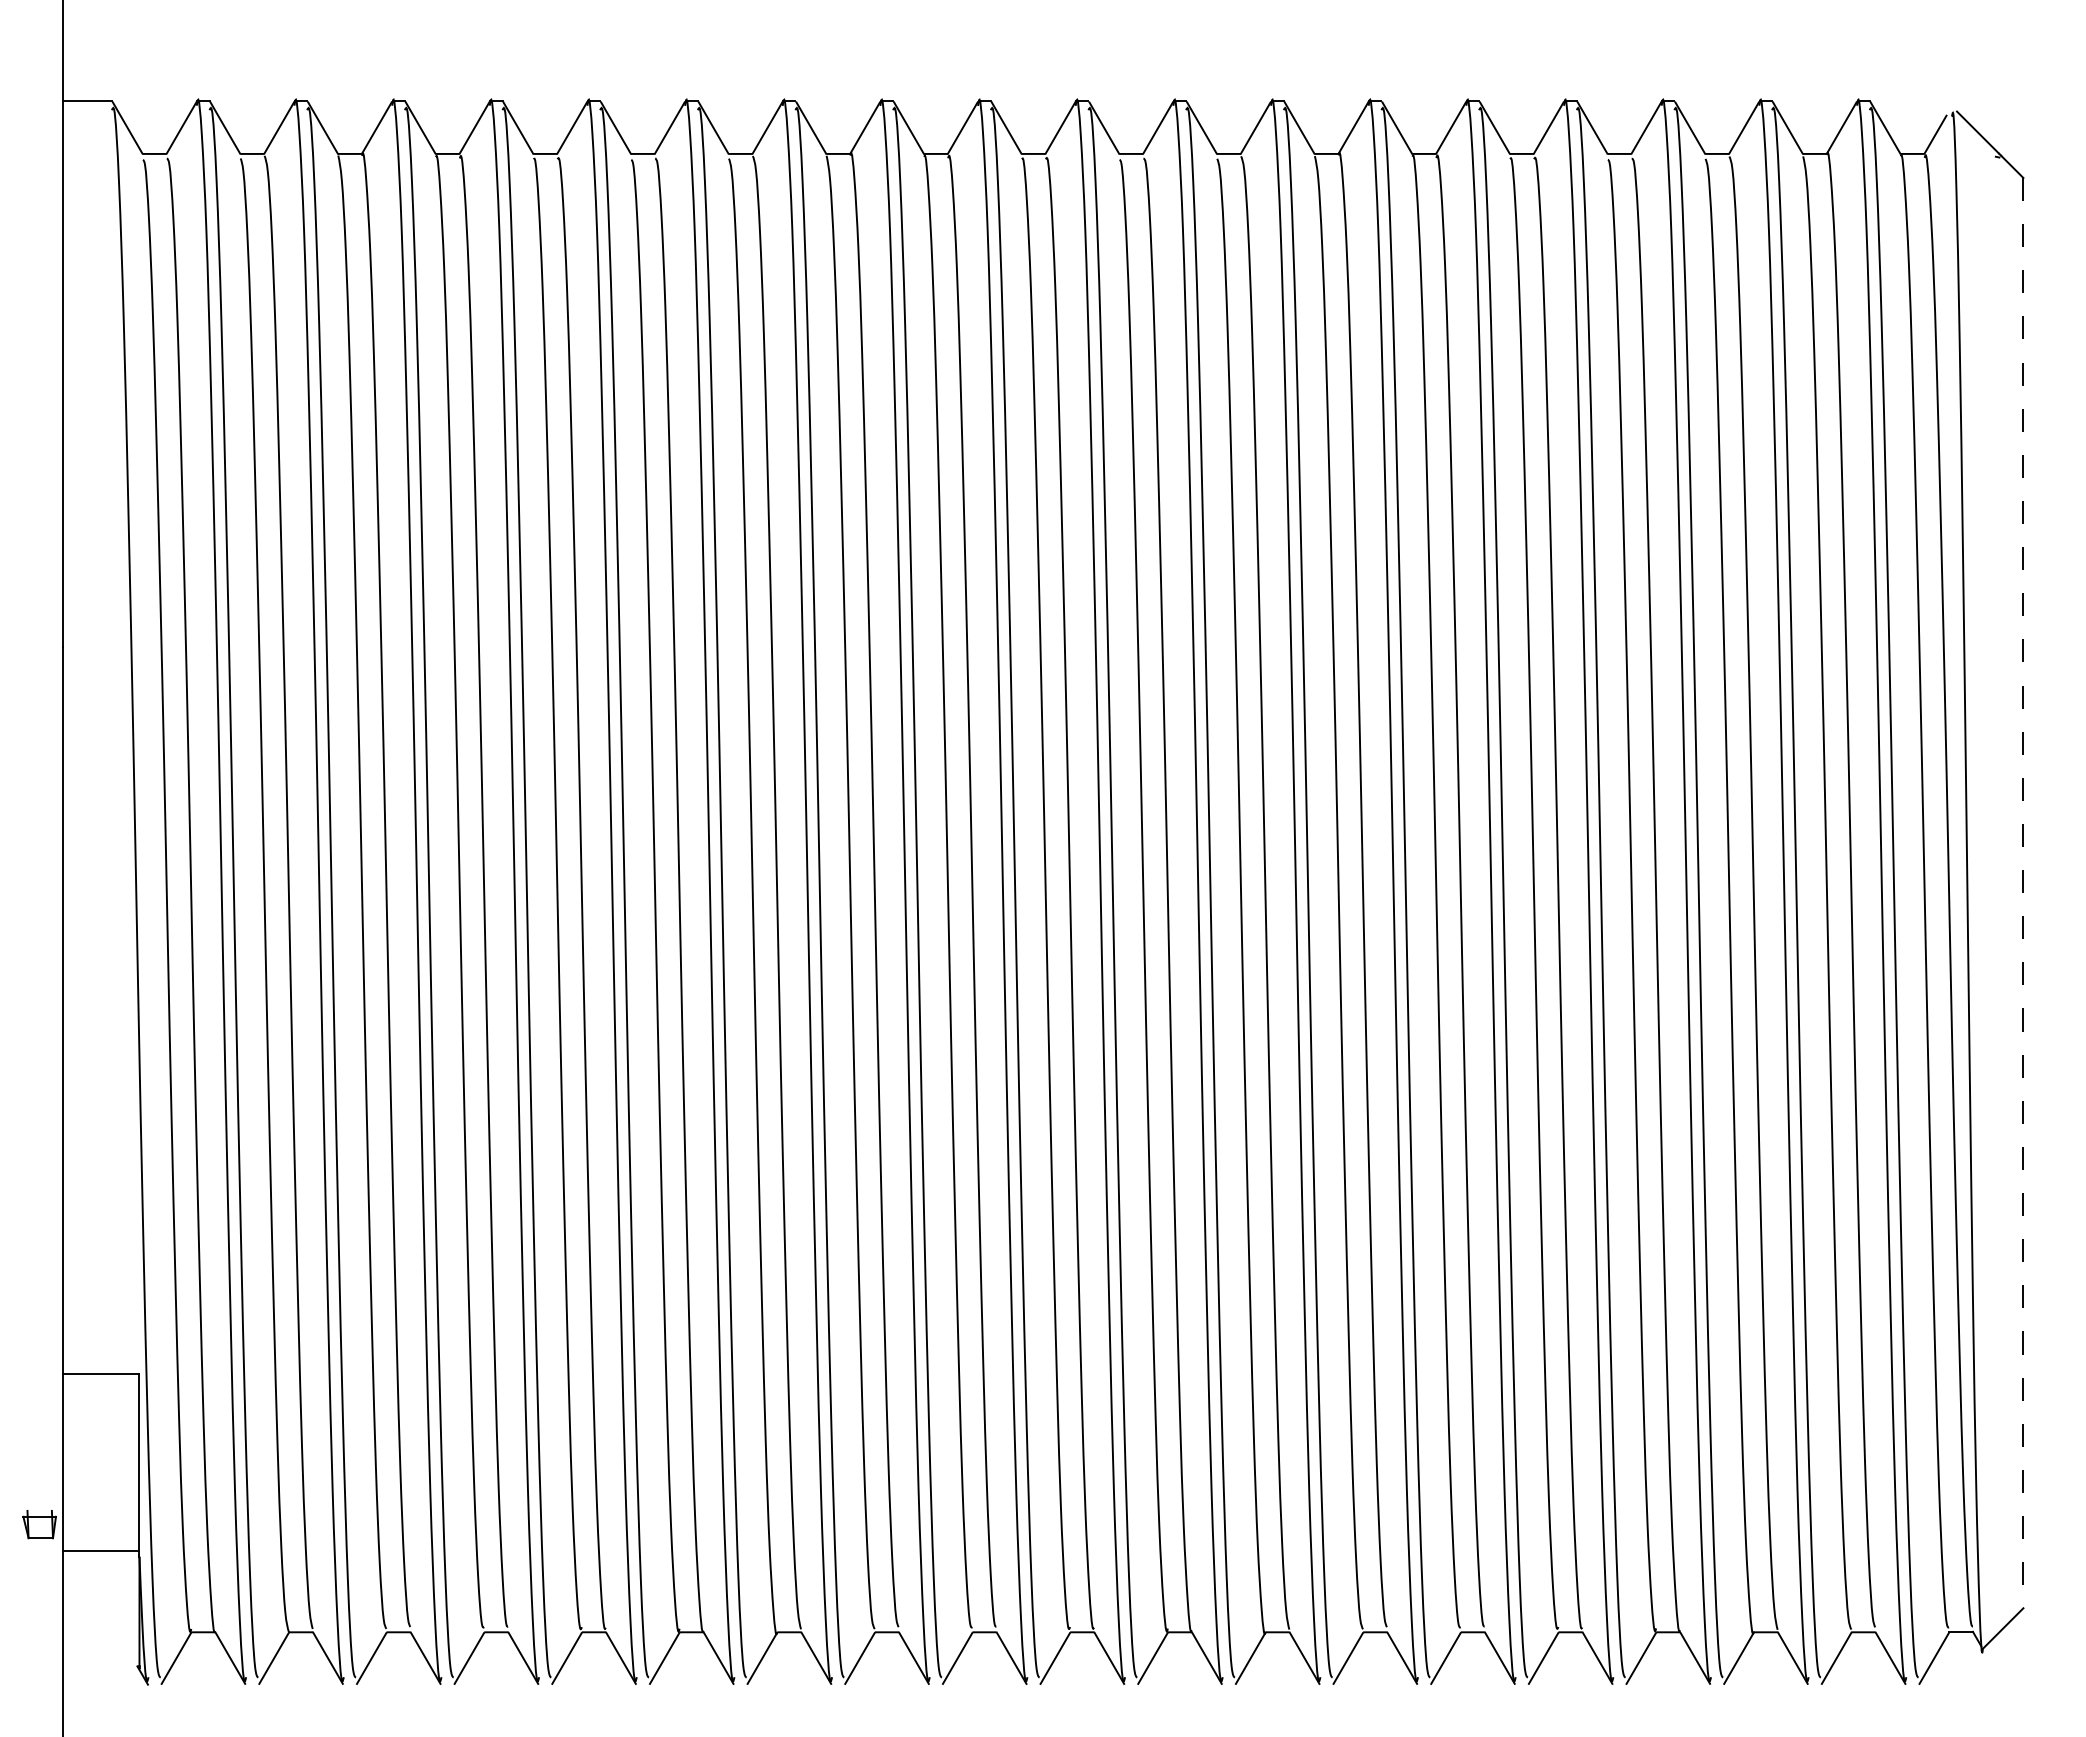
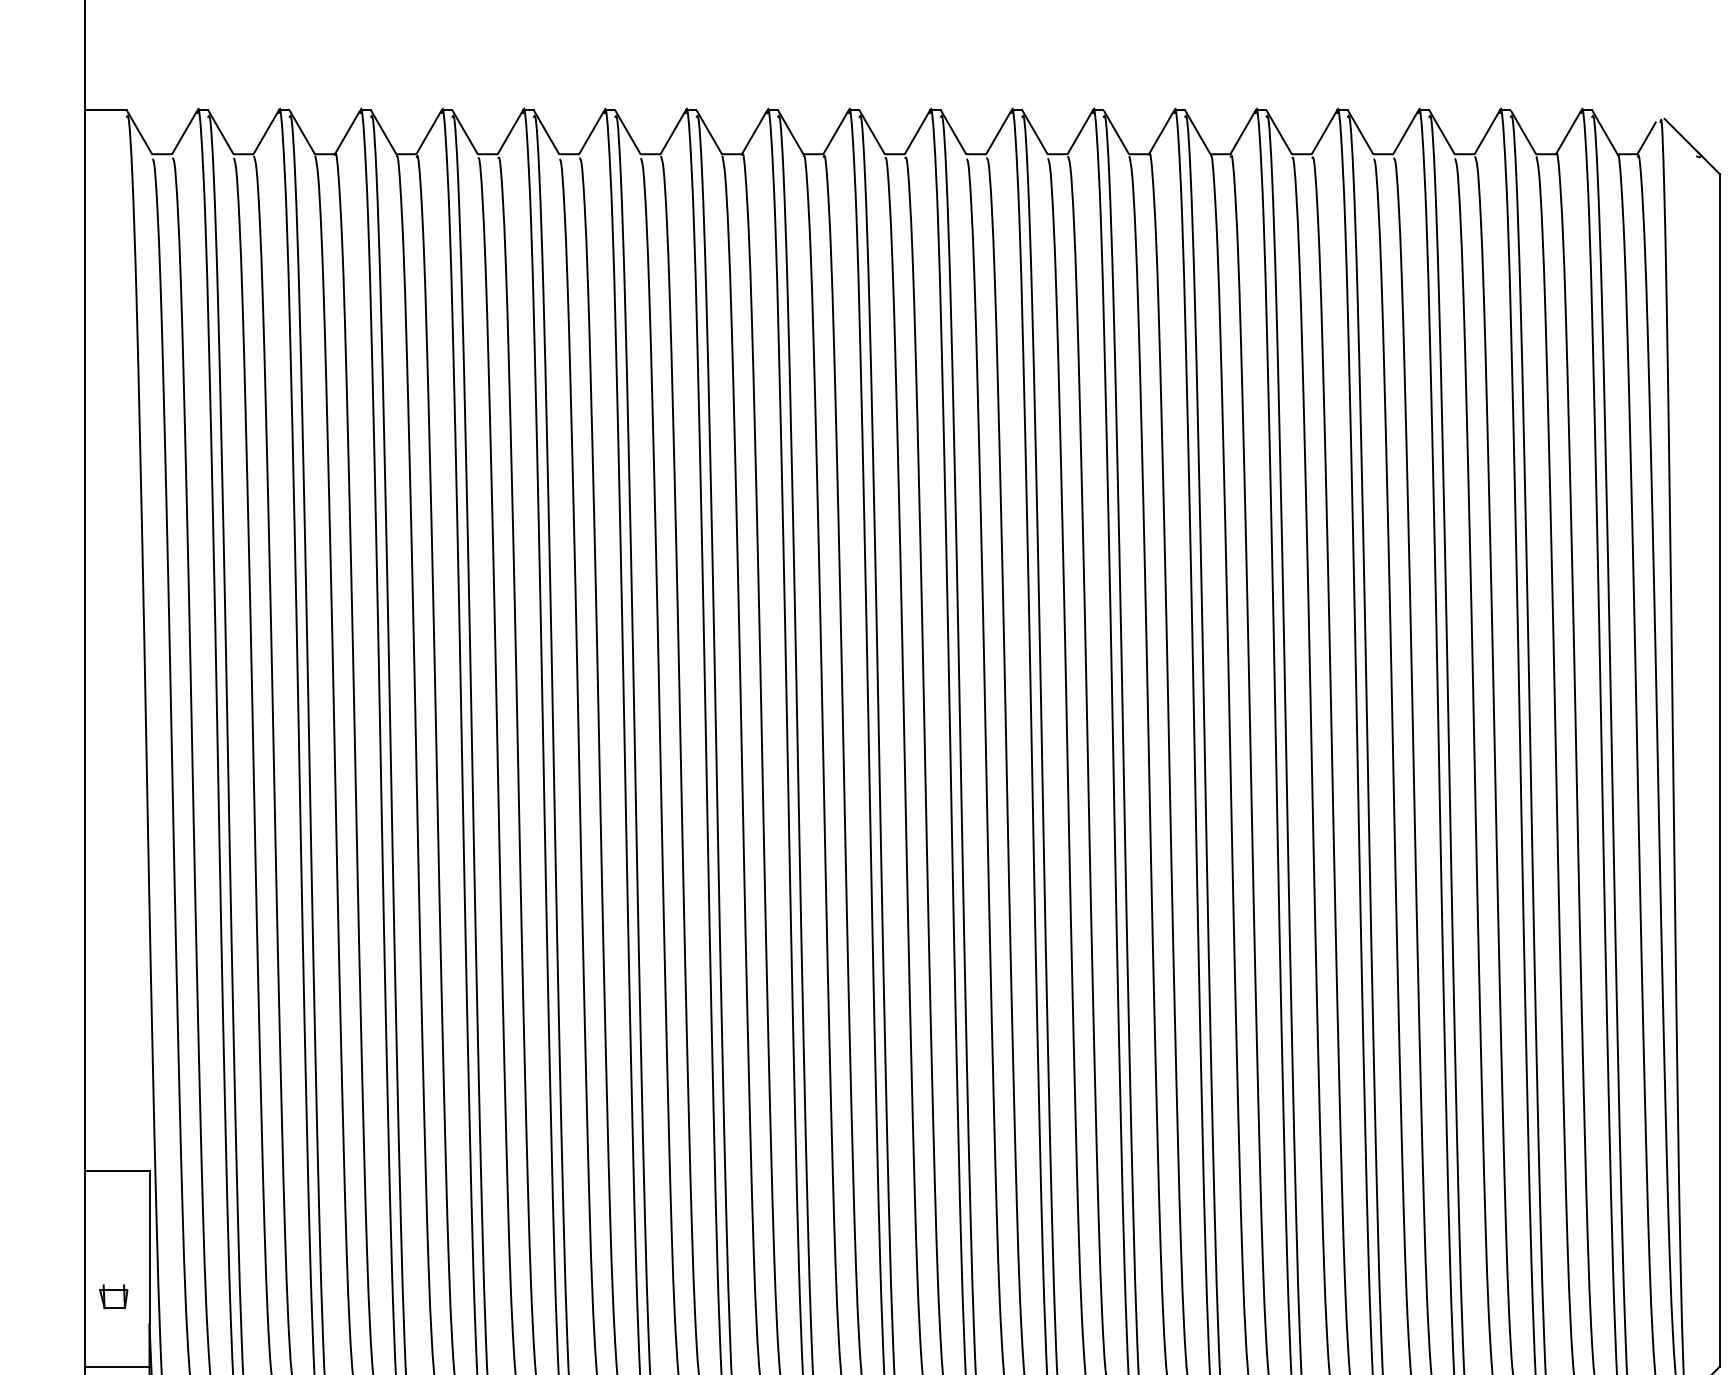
line: (2023, 893) -> (1720, 770), dashed -> solid
part: (39, 1524) -> (113, 1296), moved
line: (100, 1551) -> (117, 1366), moved

